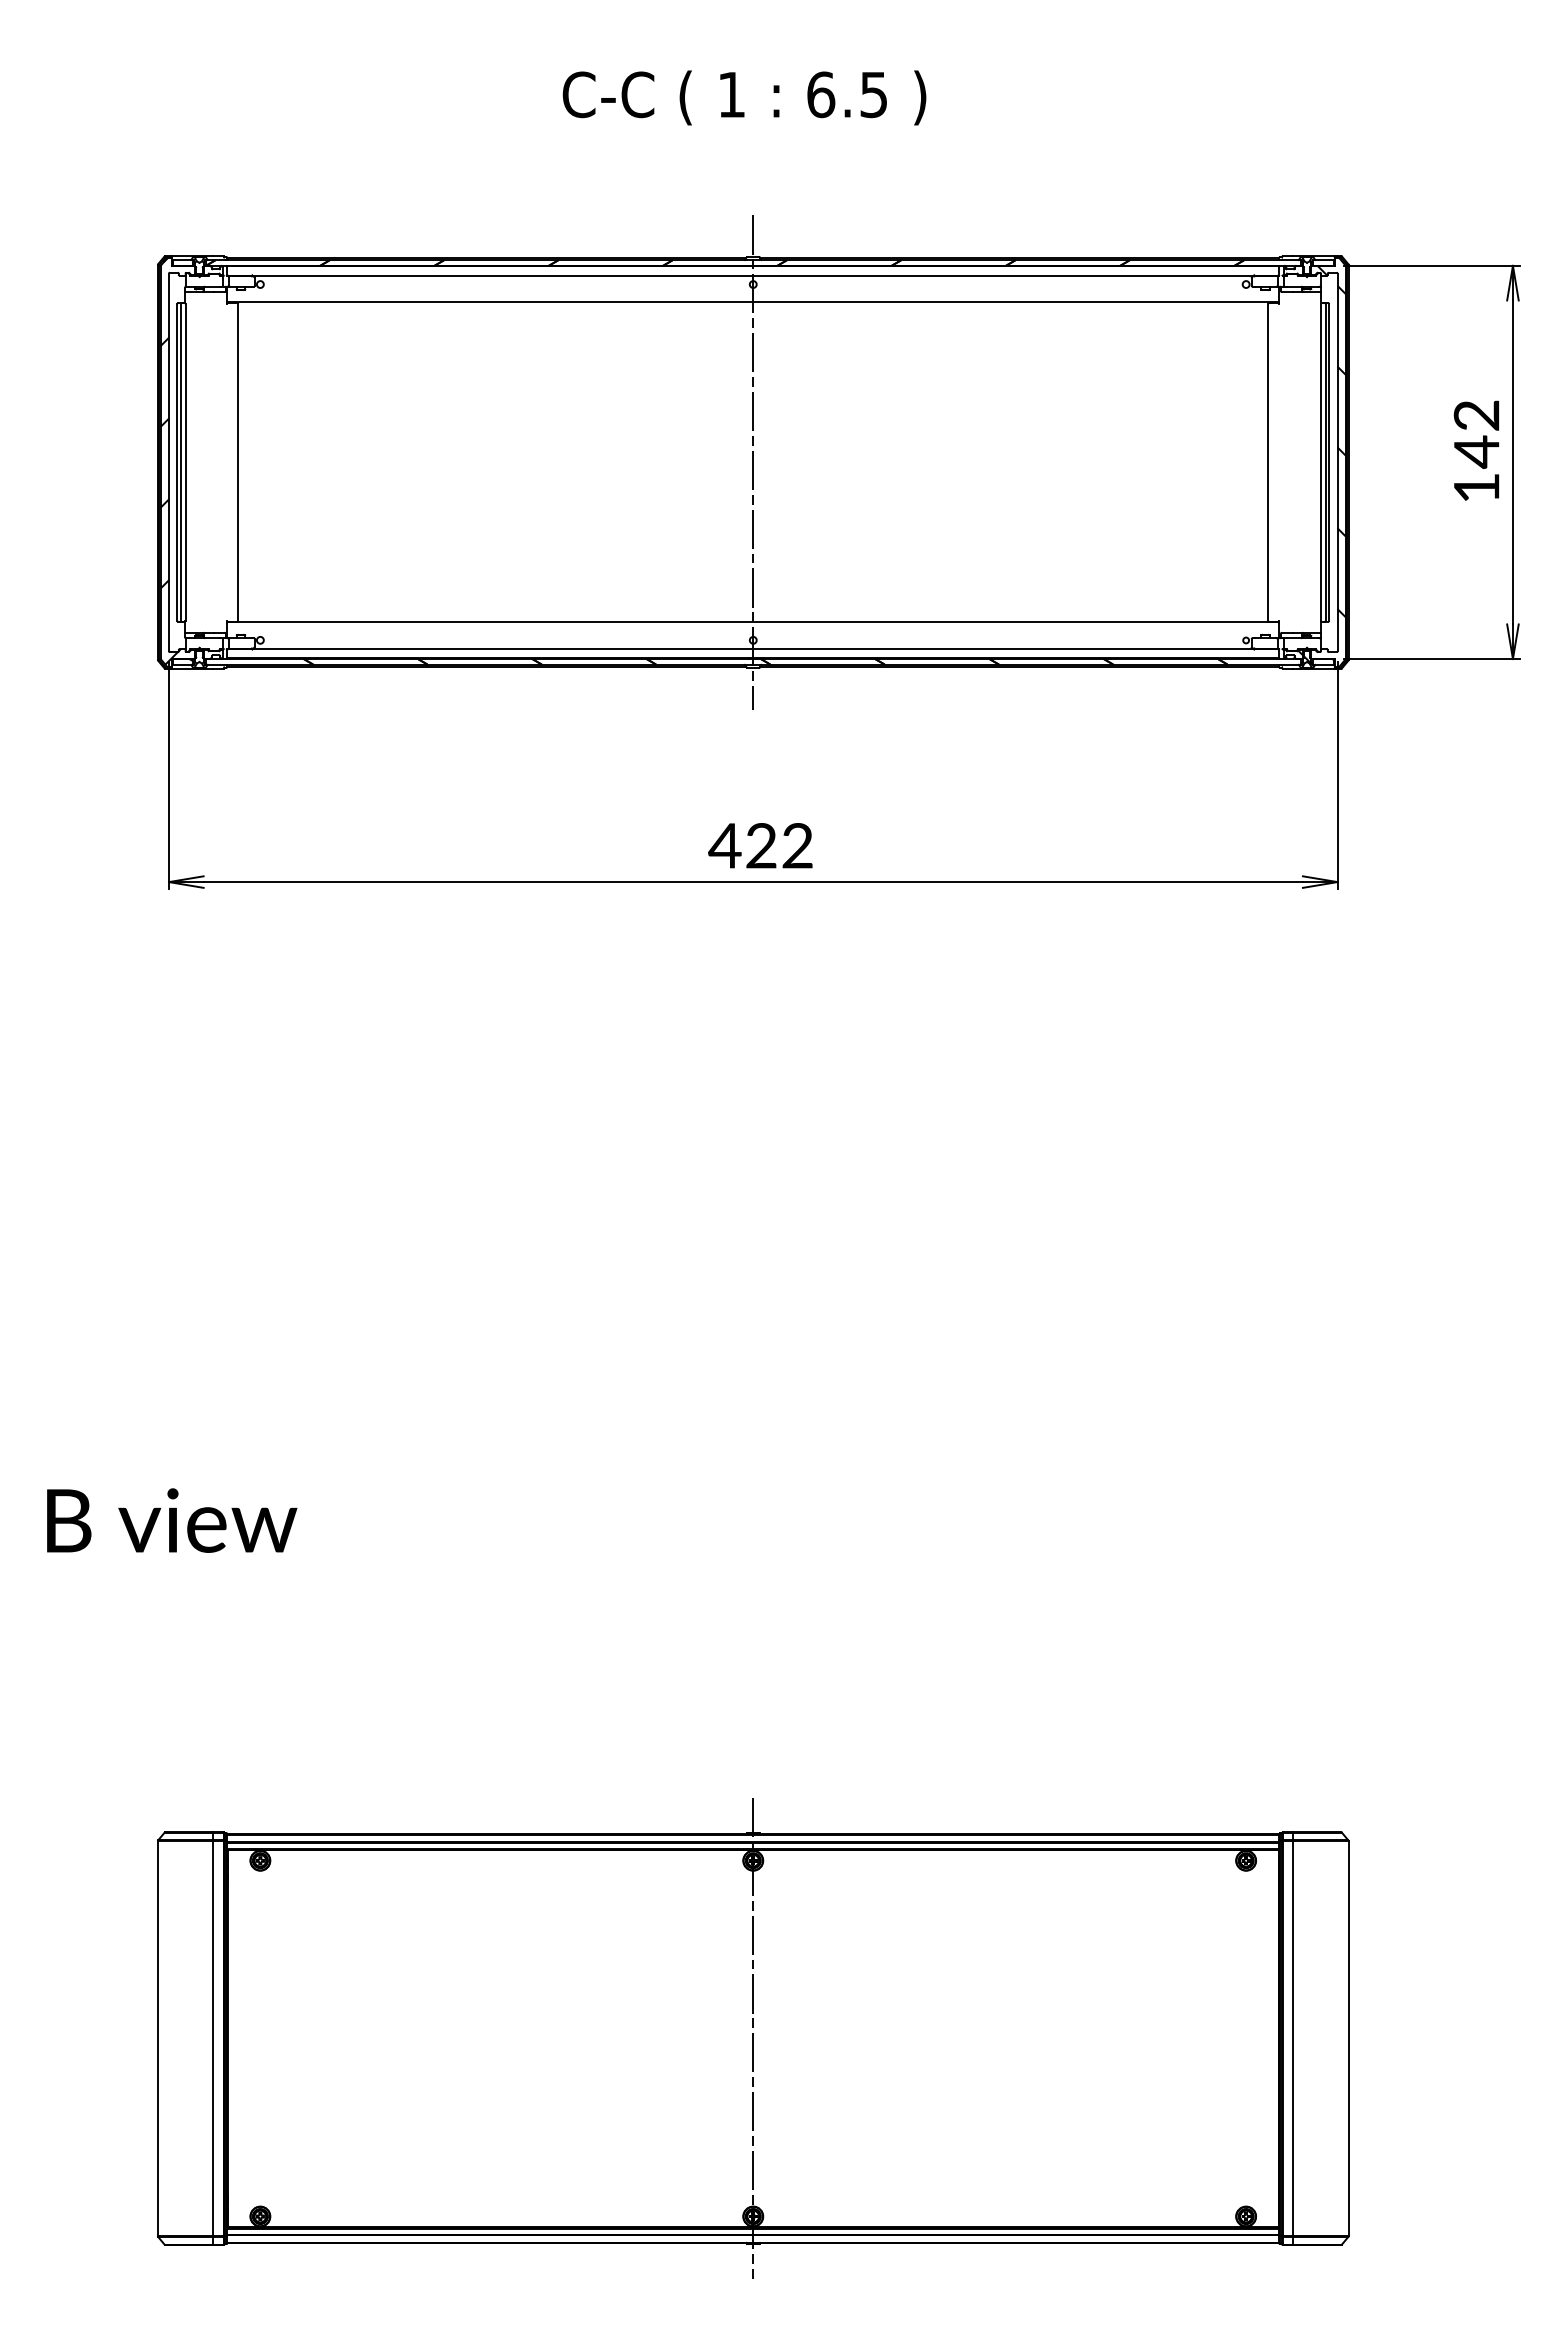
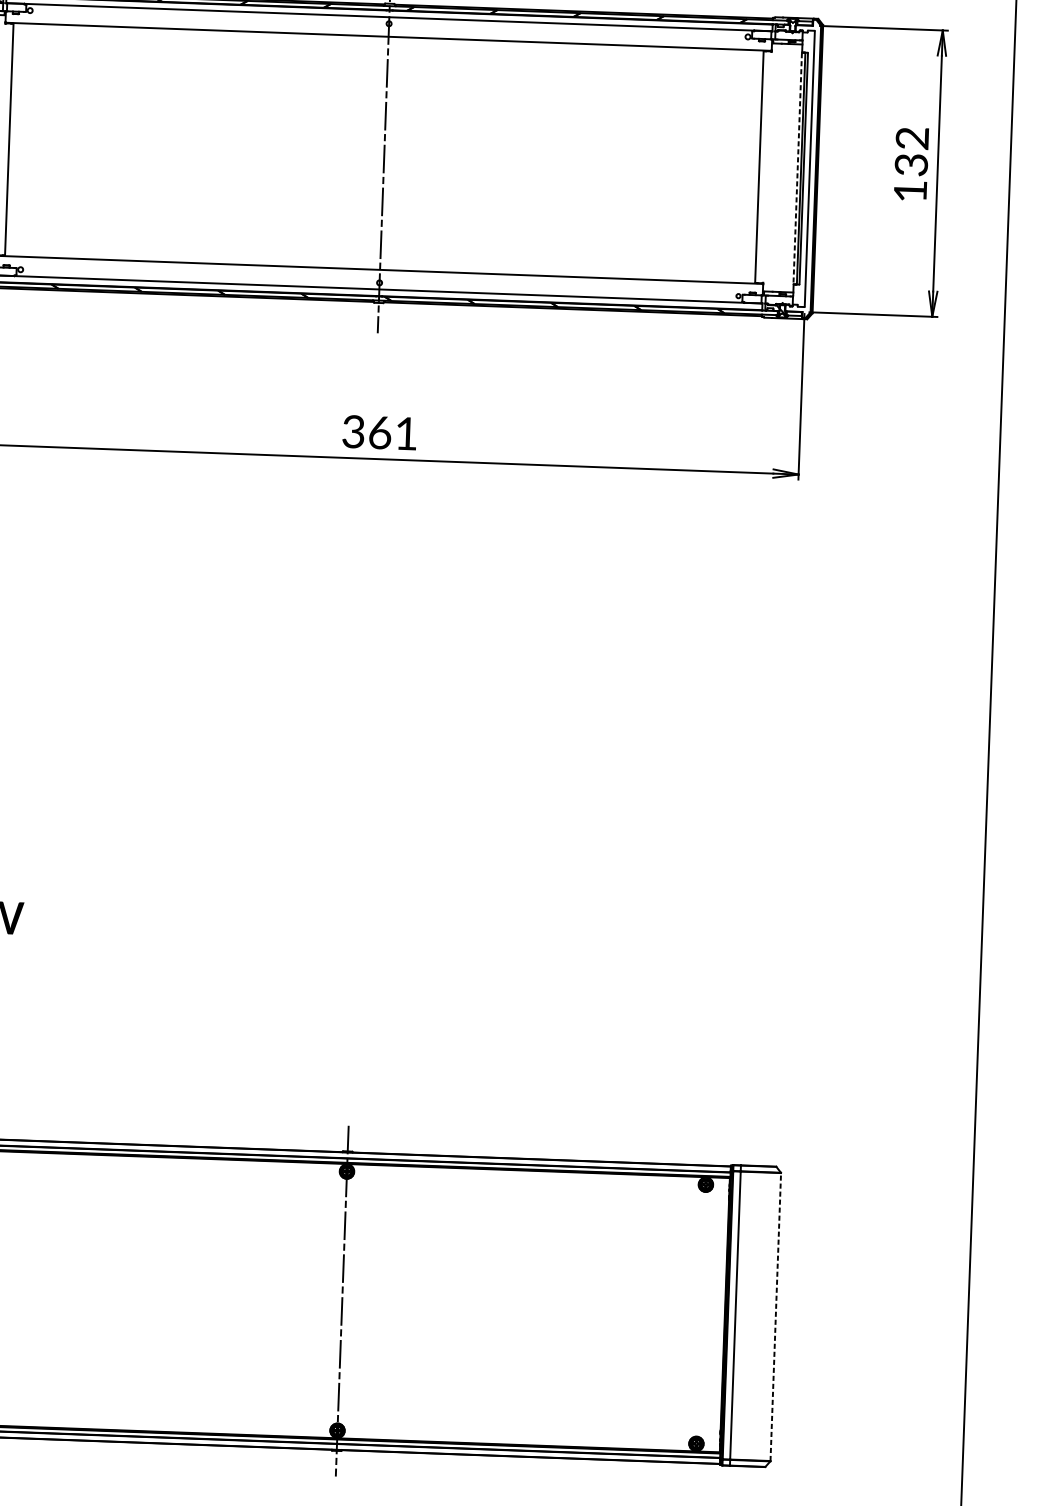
hatch: (1331, 441) -> (805, 153), removed
text: (1476, 452) -> (911, 165), 142 -> 132
line: (1320, 462) -> (797, 168), solid -> dashed
text: (760, 845) -> (379, 432), 422 -> 361
line: (1348, 2038) -> (775, 1316), solid -> dashed

